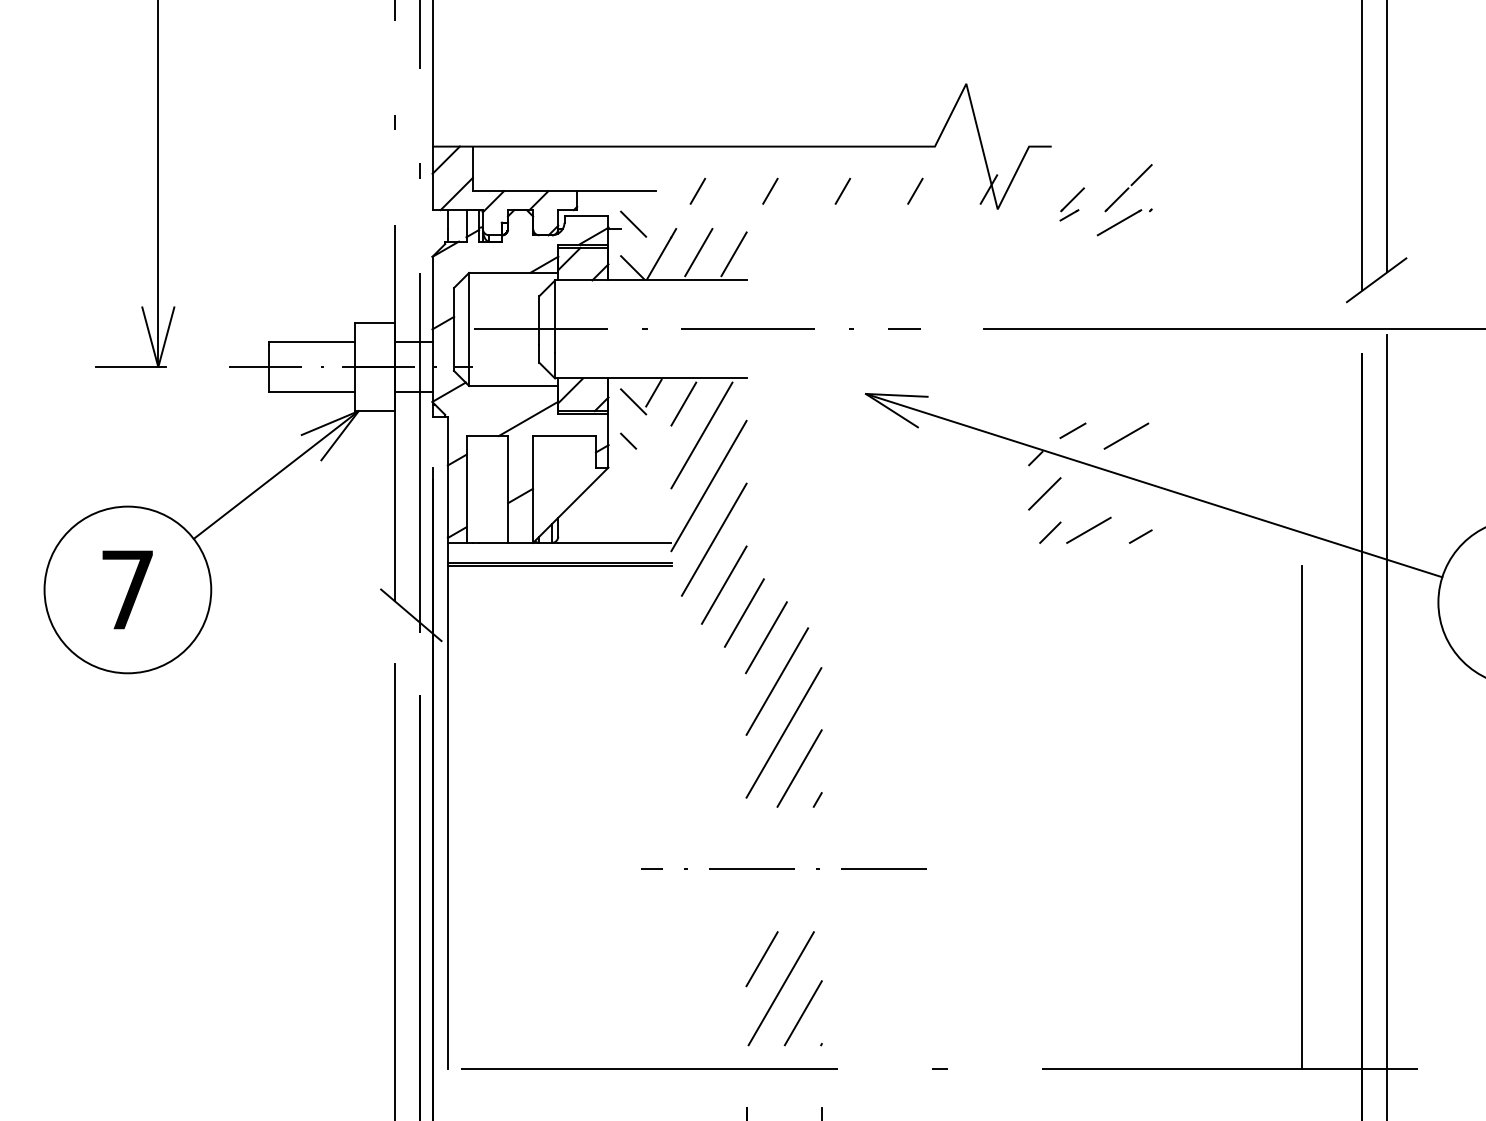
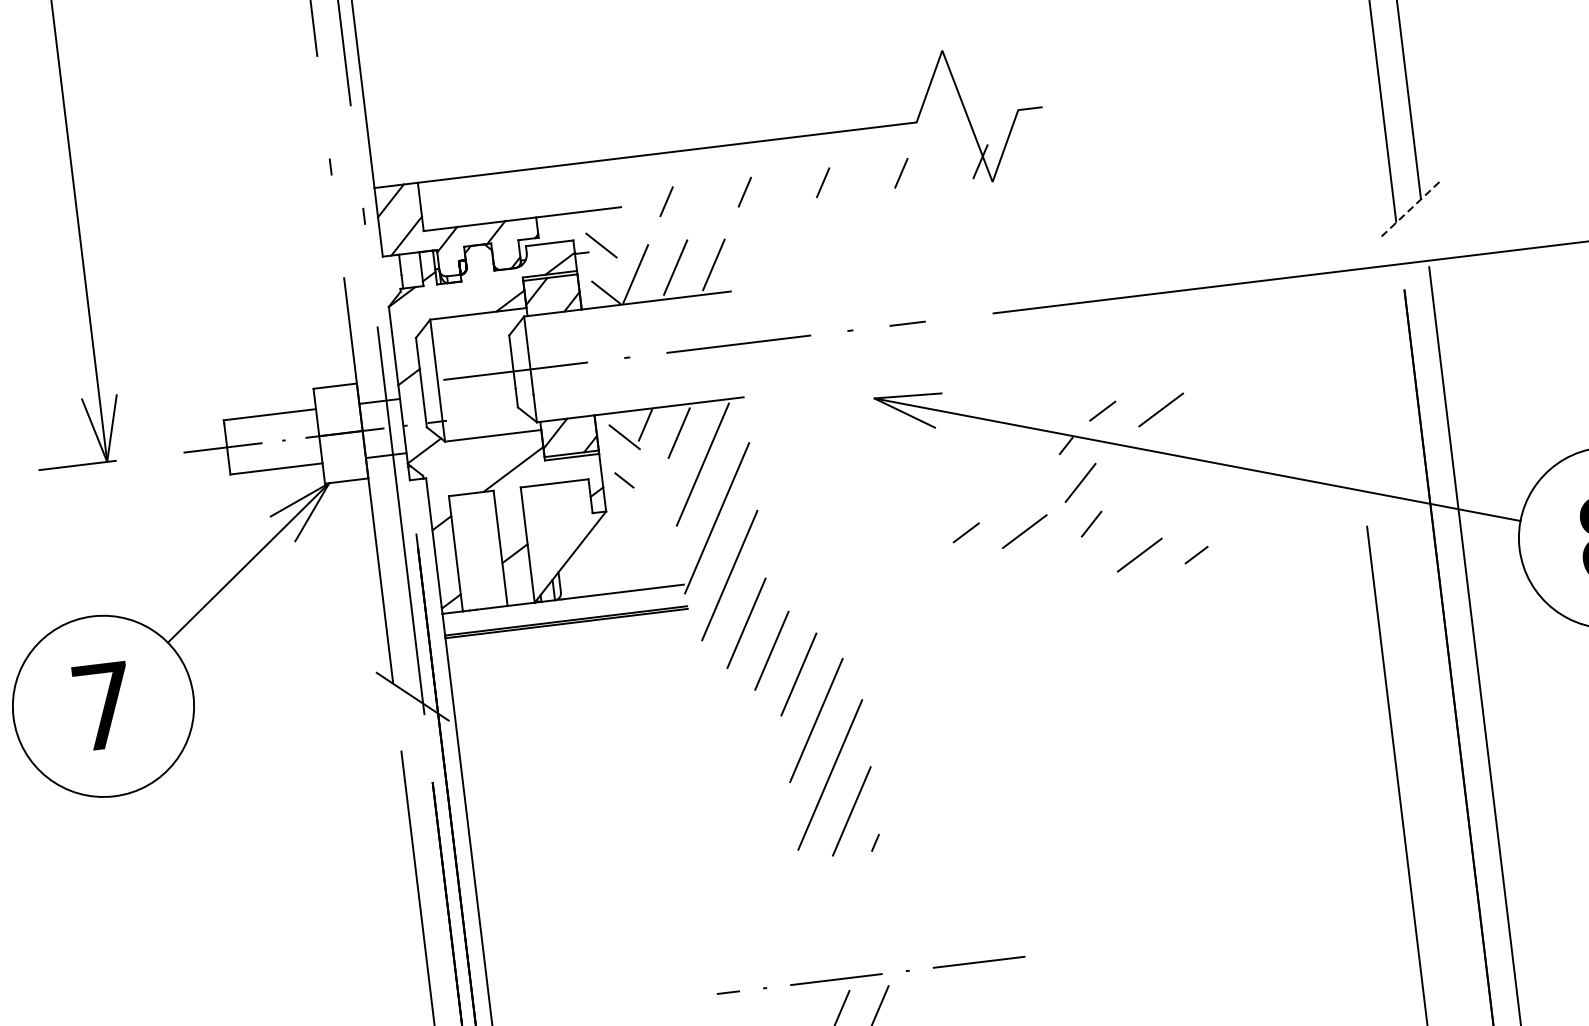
part: (1110, 204) -> (1113, 161), removed
line: (1376, 280) -> (1410, 209), solid -> dashed
part: (1106, 521) -> (1157, 543), moved
part: (971, 540) -> (1007, 542), added
line: (783, 868) -> (870, 974), moved

